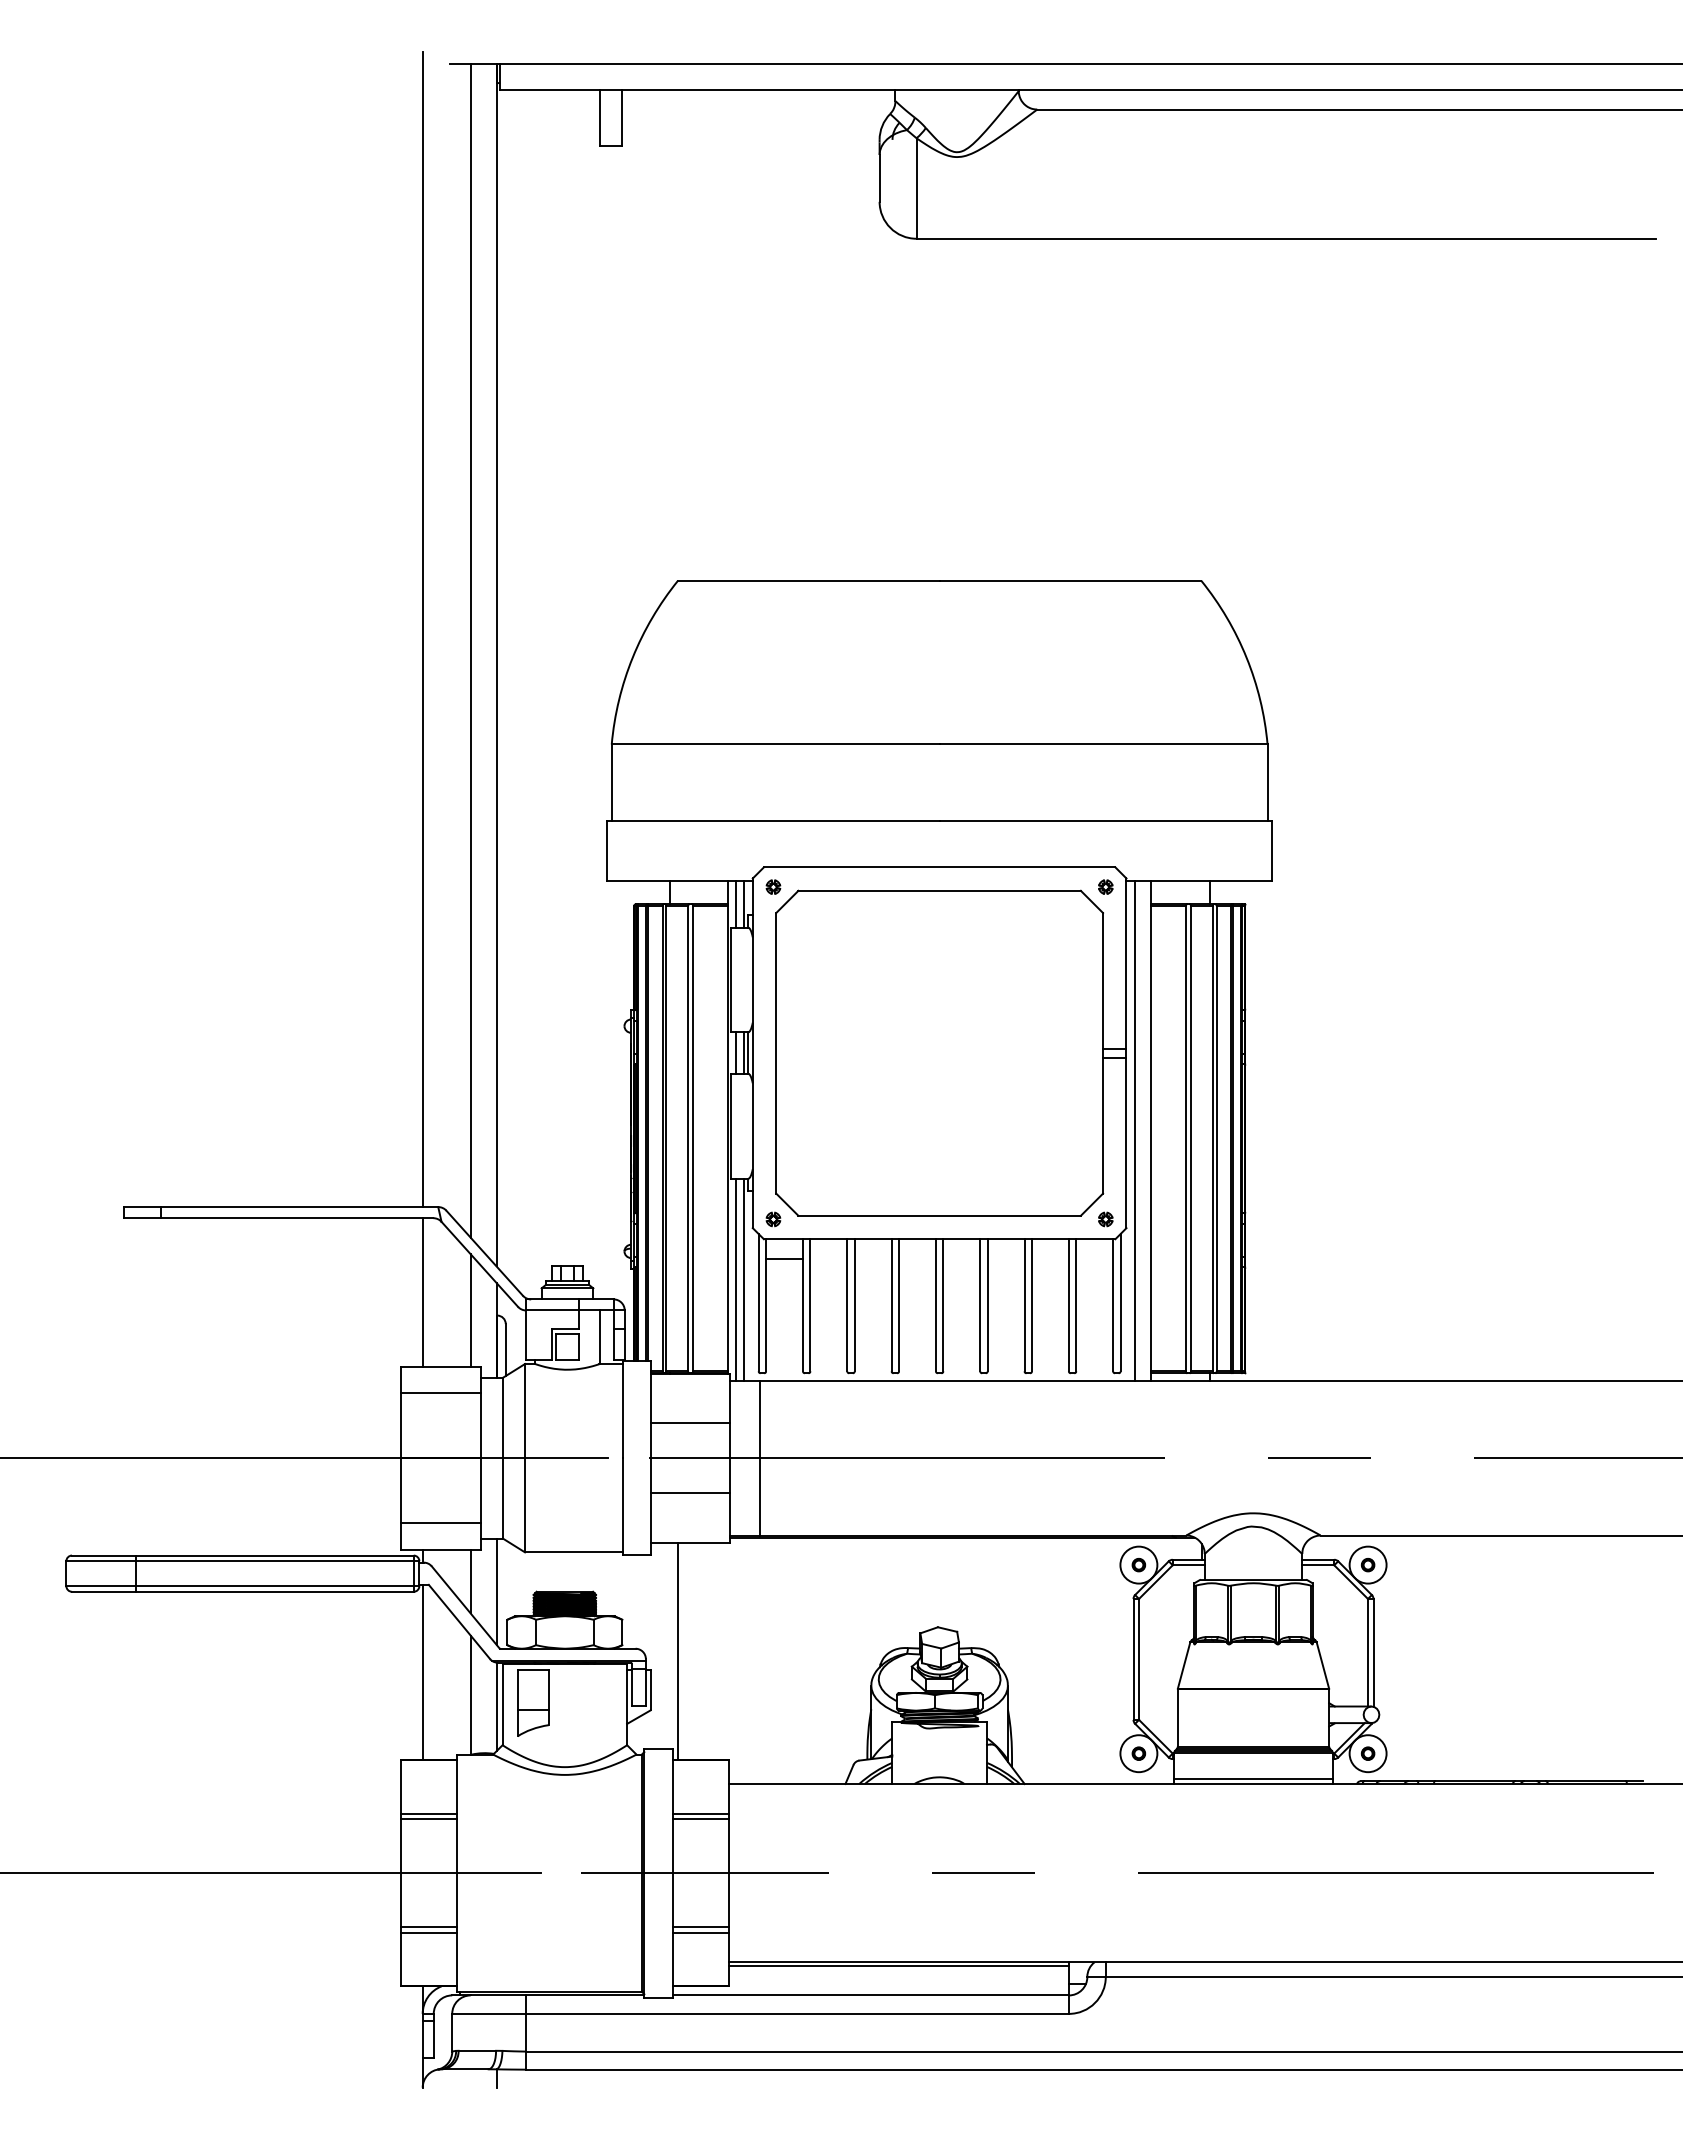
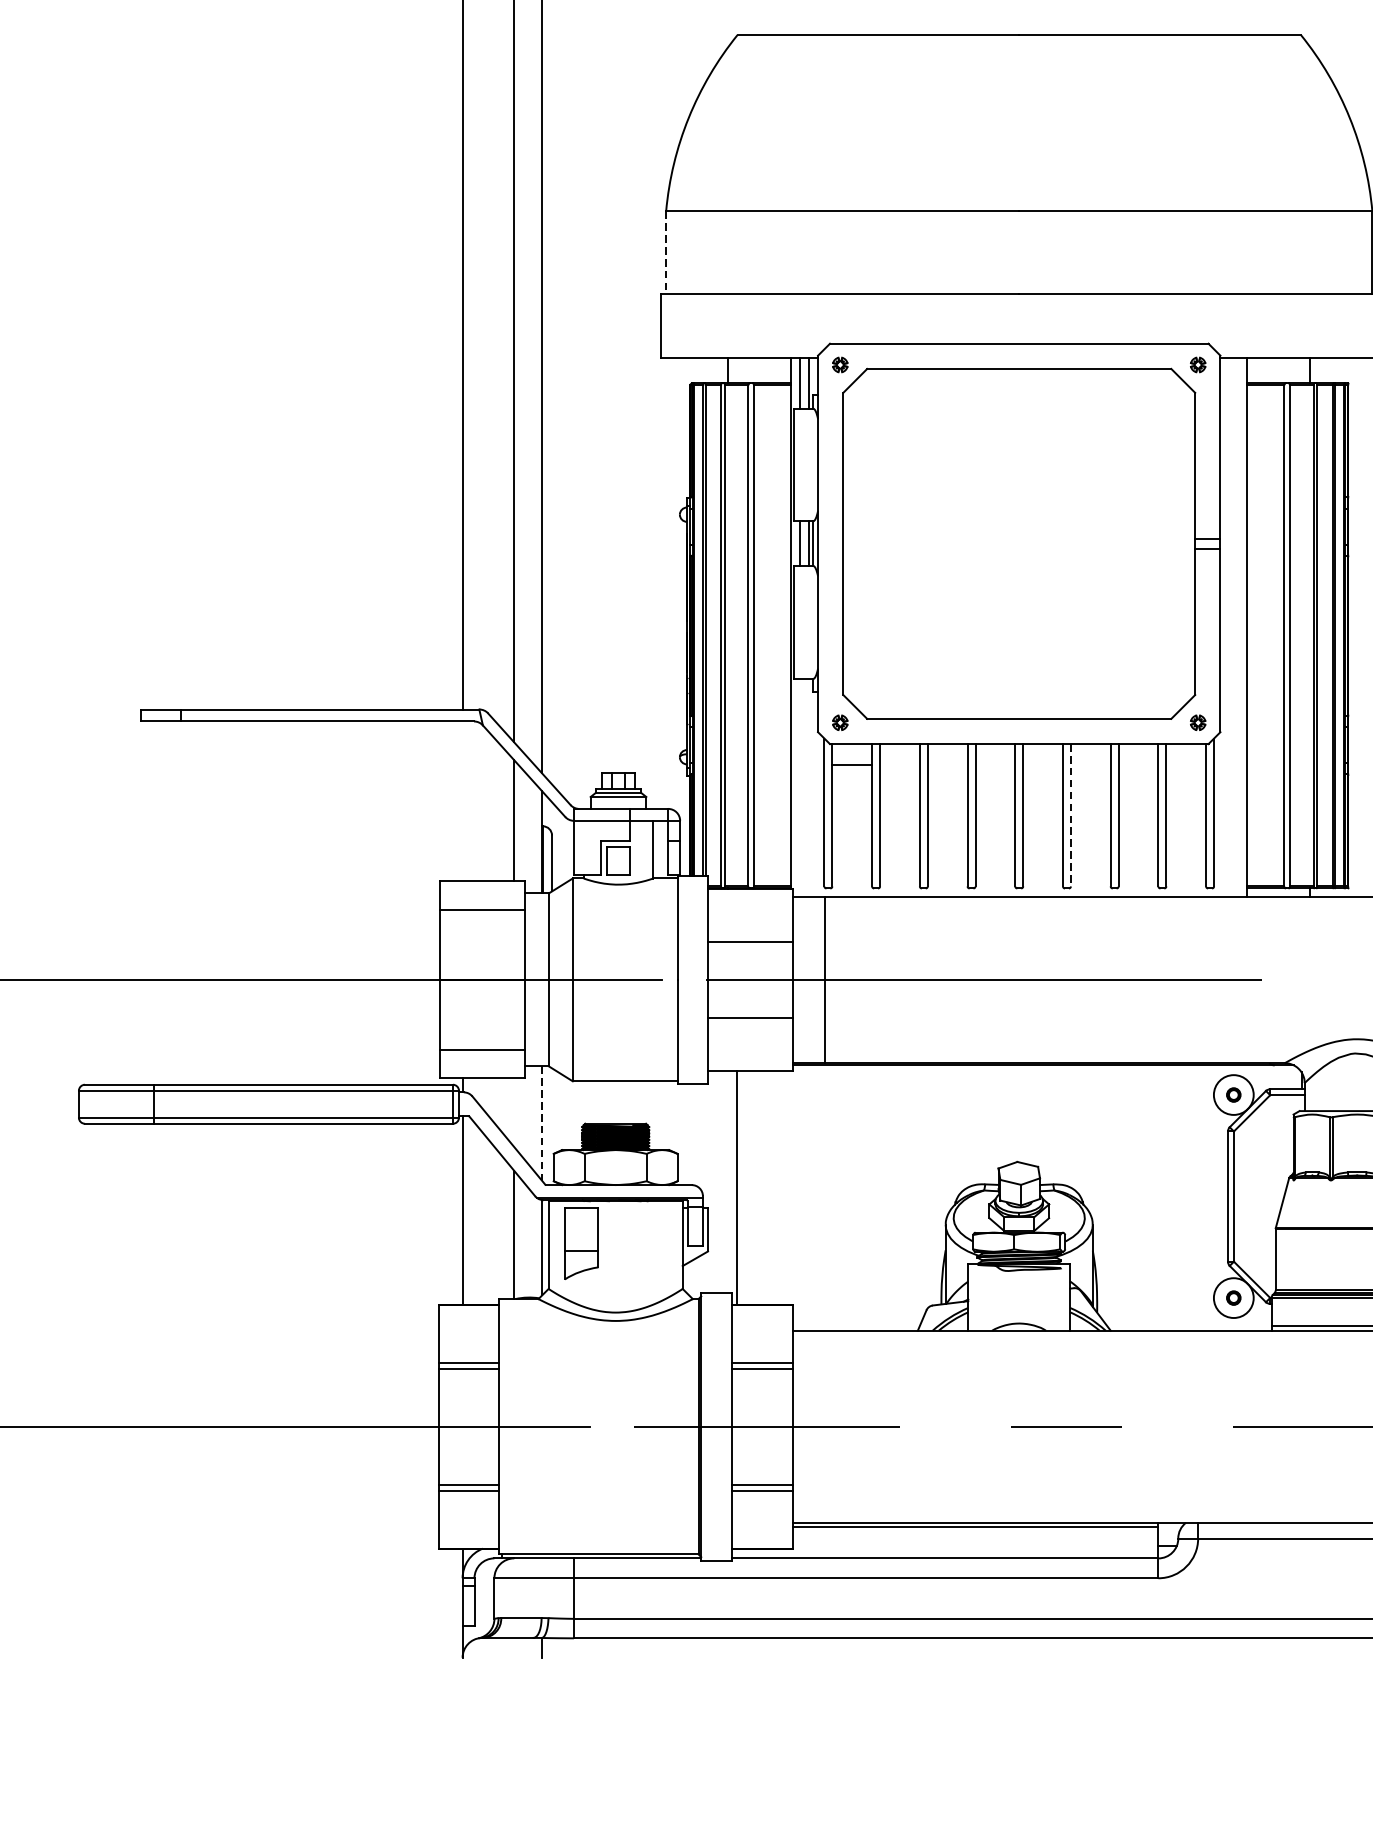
line: (611, 783) -> (665, 253), solid -> dashed
line: (1135, 1130) -> (1230, 627), removed
line: (735, 1279) -> (799, 787), removed
line: (744, 1279) -> (809, 787), removed
line: (422, 1292) -> (462, 801), removed
line: (987, 1305) -> (1070, 815), solid -> dashed
line: (470, 1581) -> (514, 1112), removed
line: (496, 1592) -> (542, 1124), solid -> dashed

